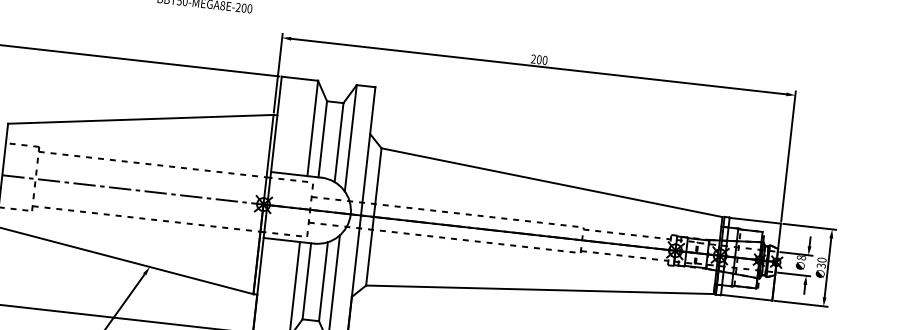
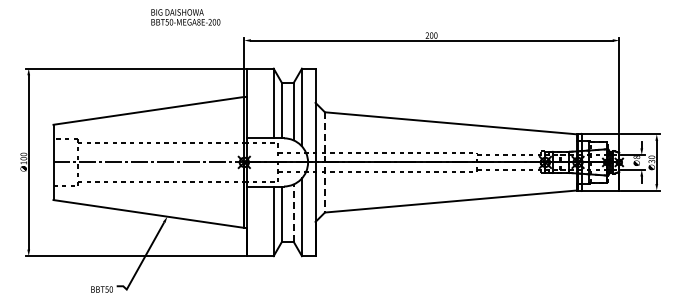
line: (373, 216) -> (324, 162), solid -> dashed
line: (322, 282) -> (293, 213), solid -> dashed

